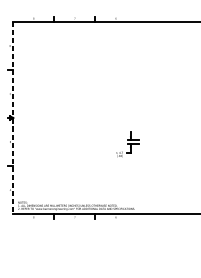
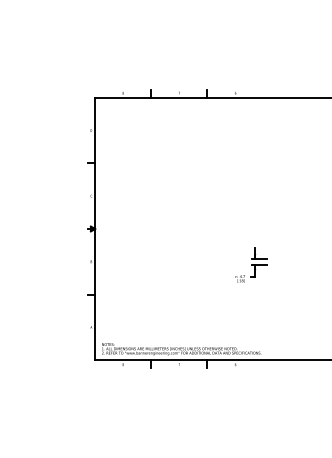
line: (13, 118) -> (95, 229), dashed -> solid

